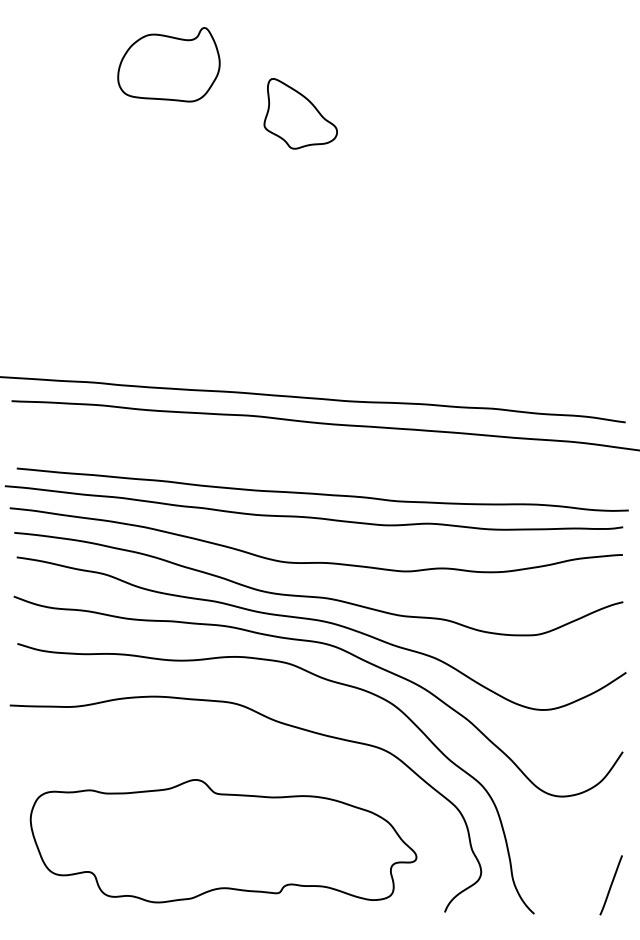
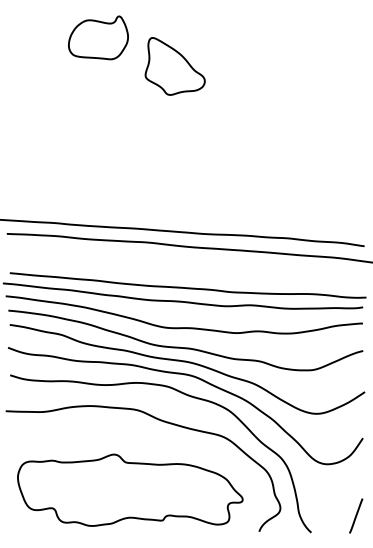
part: (301, 113) -> (175, 66), size x1.4

